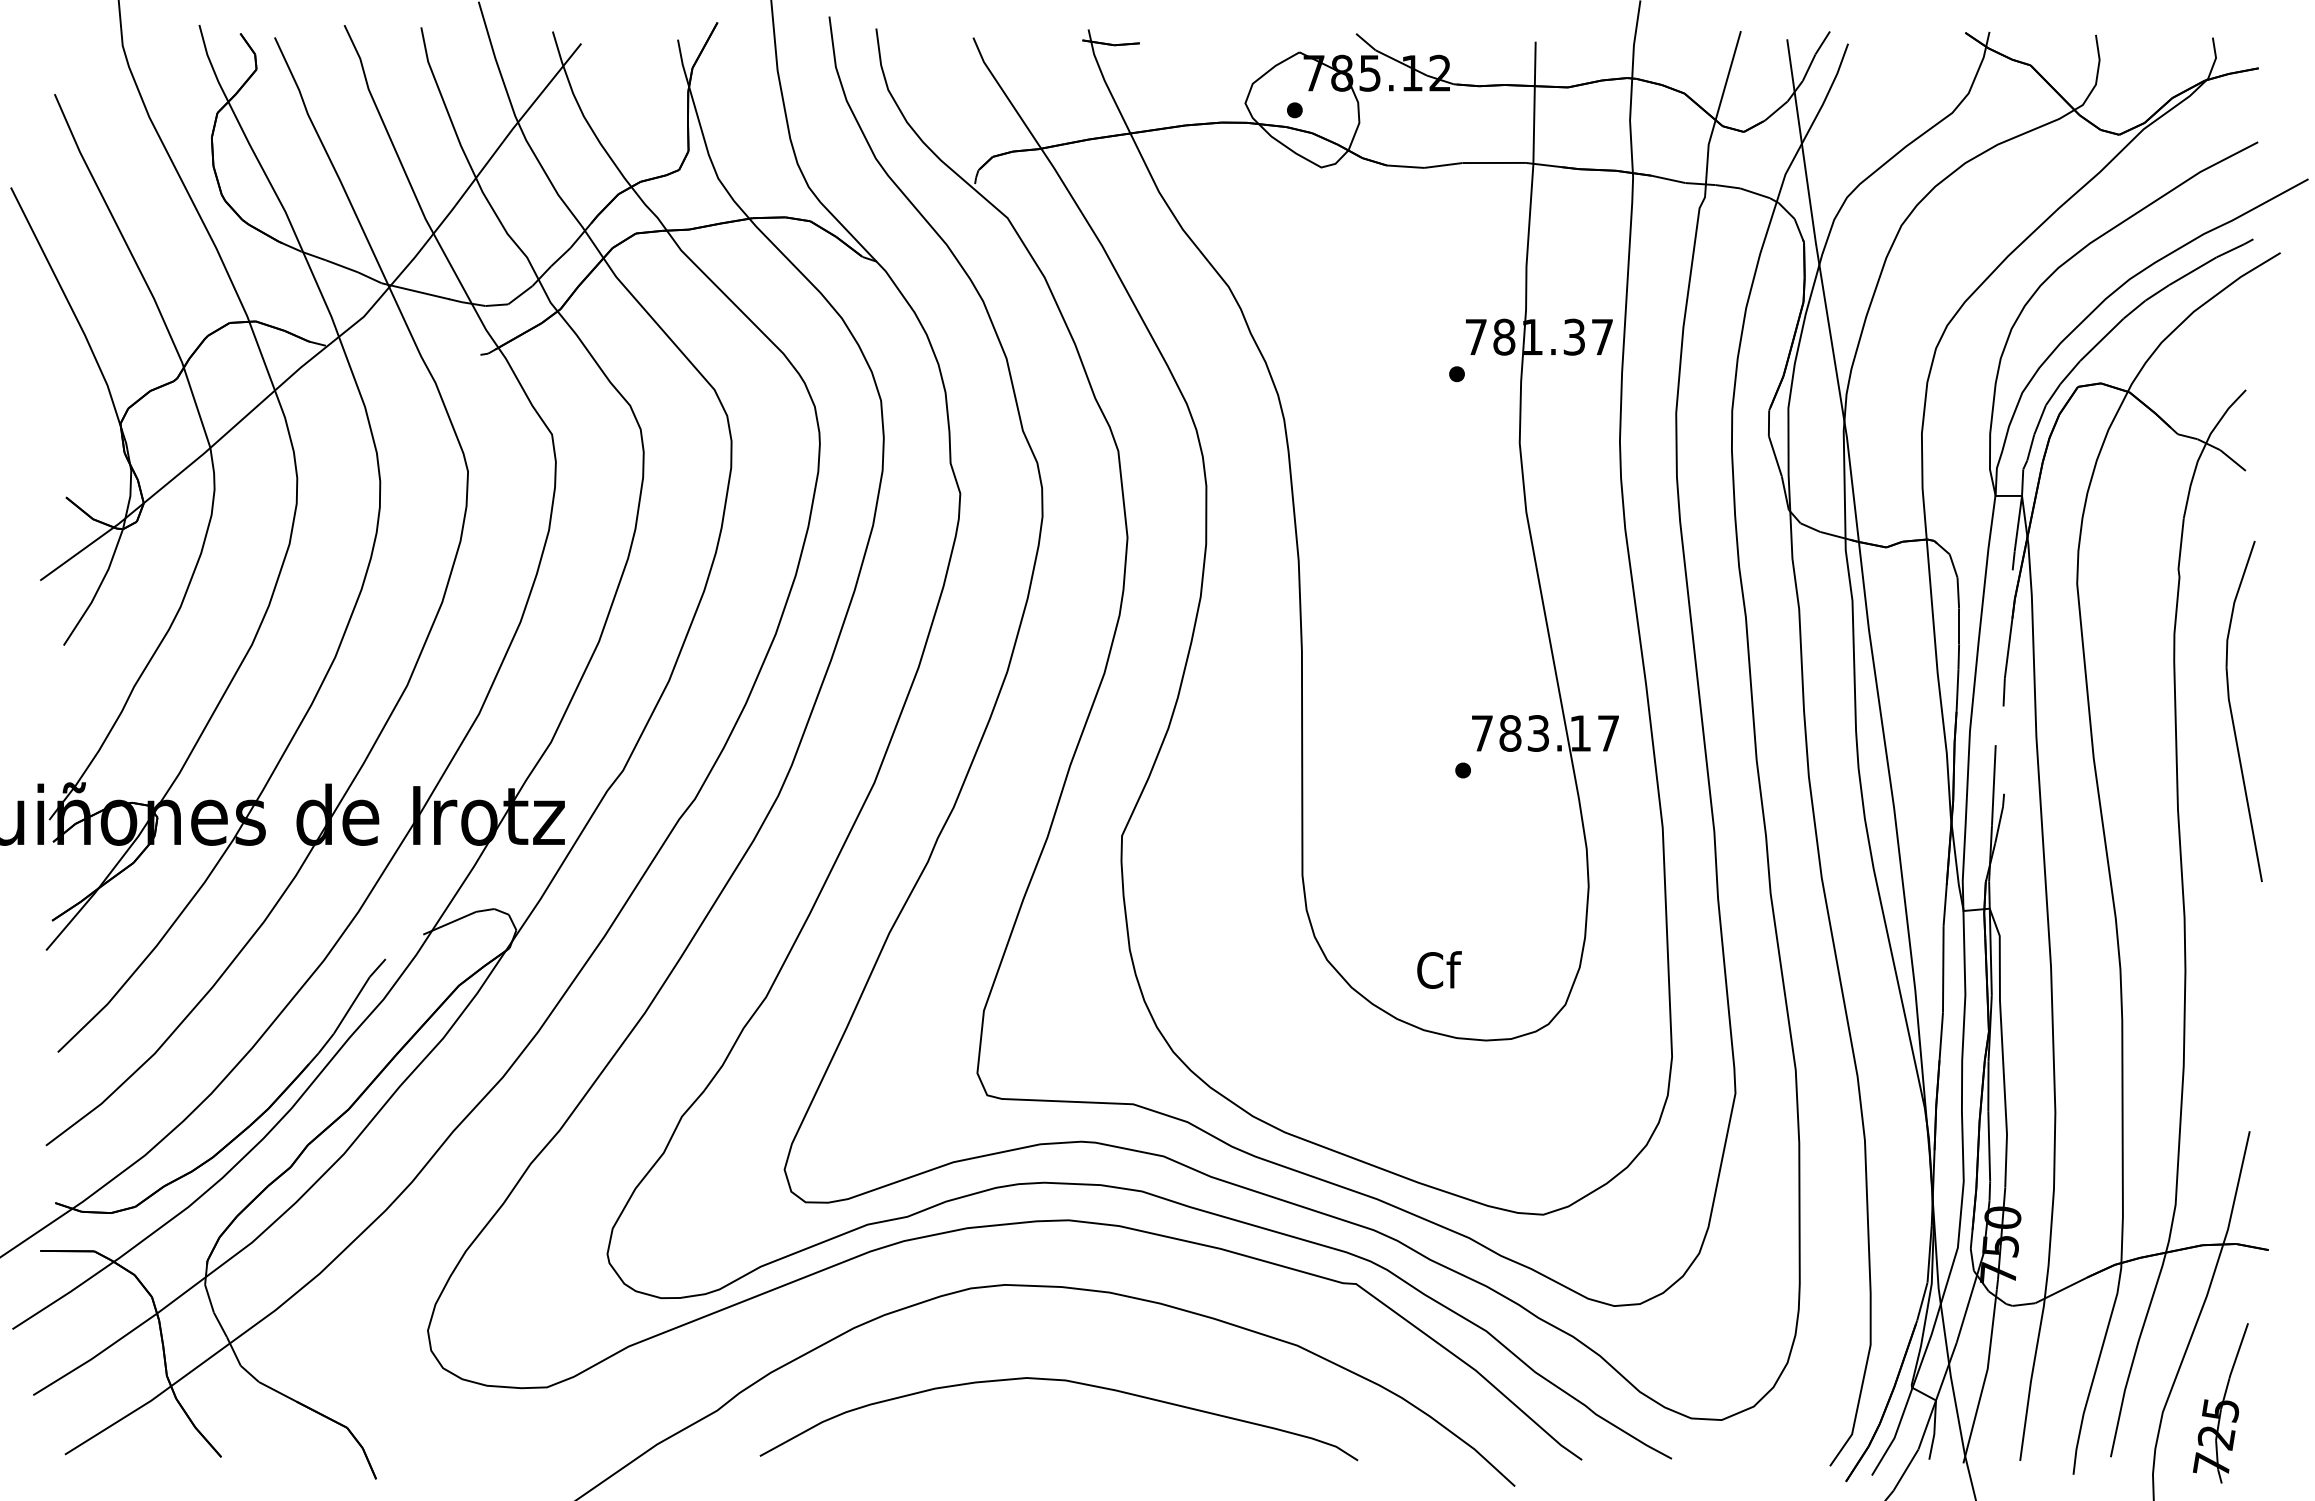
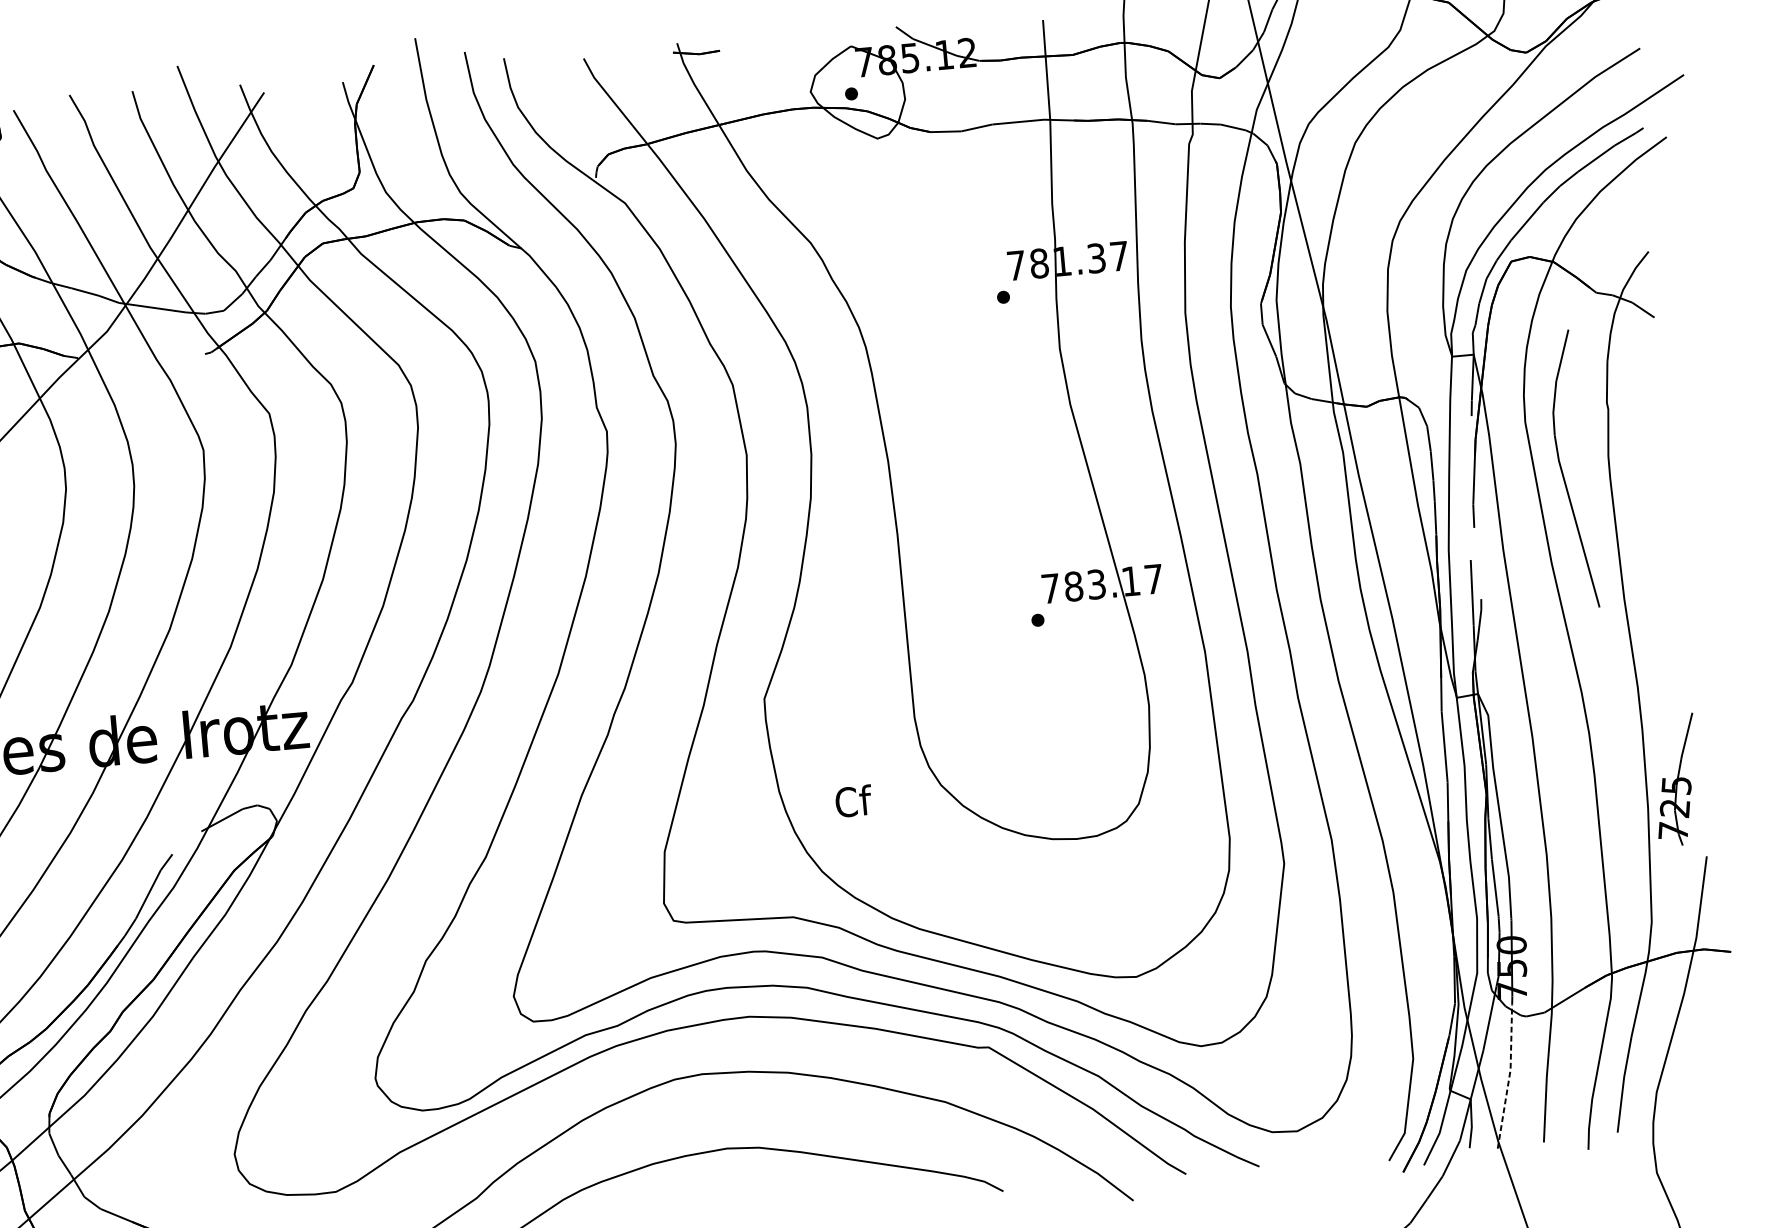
part: (2232, 712) -> (1562, 471), moved
text: (1439, 969) -> (853, 800), moved
line: (1985, 1376) -> (1509, 1076), solid -> dashed
part: (2220, 1403) -> (1675, 780), moved

